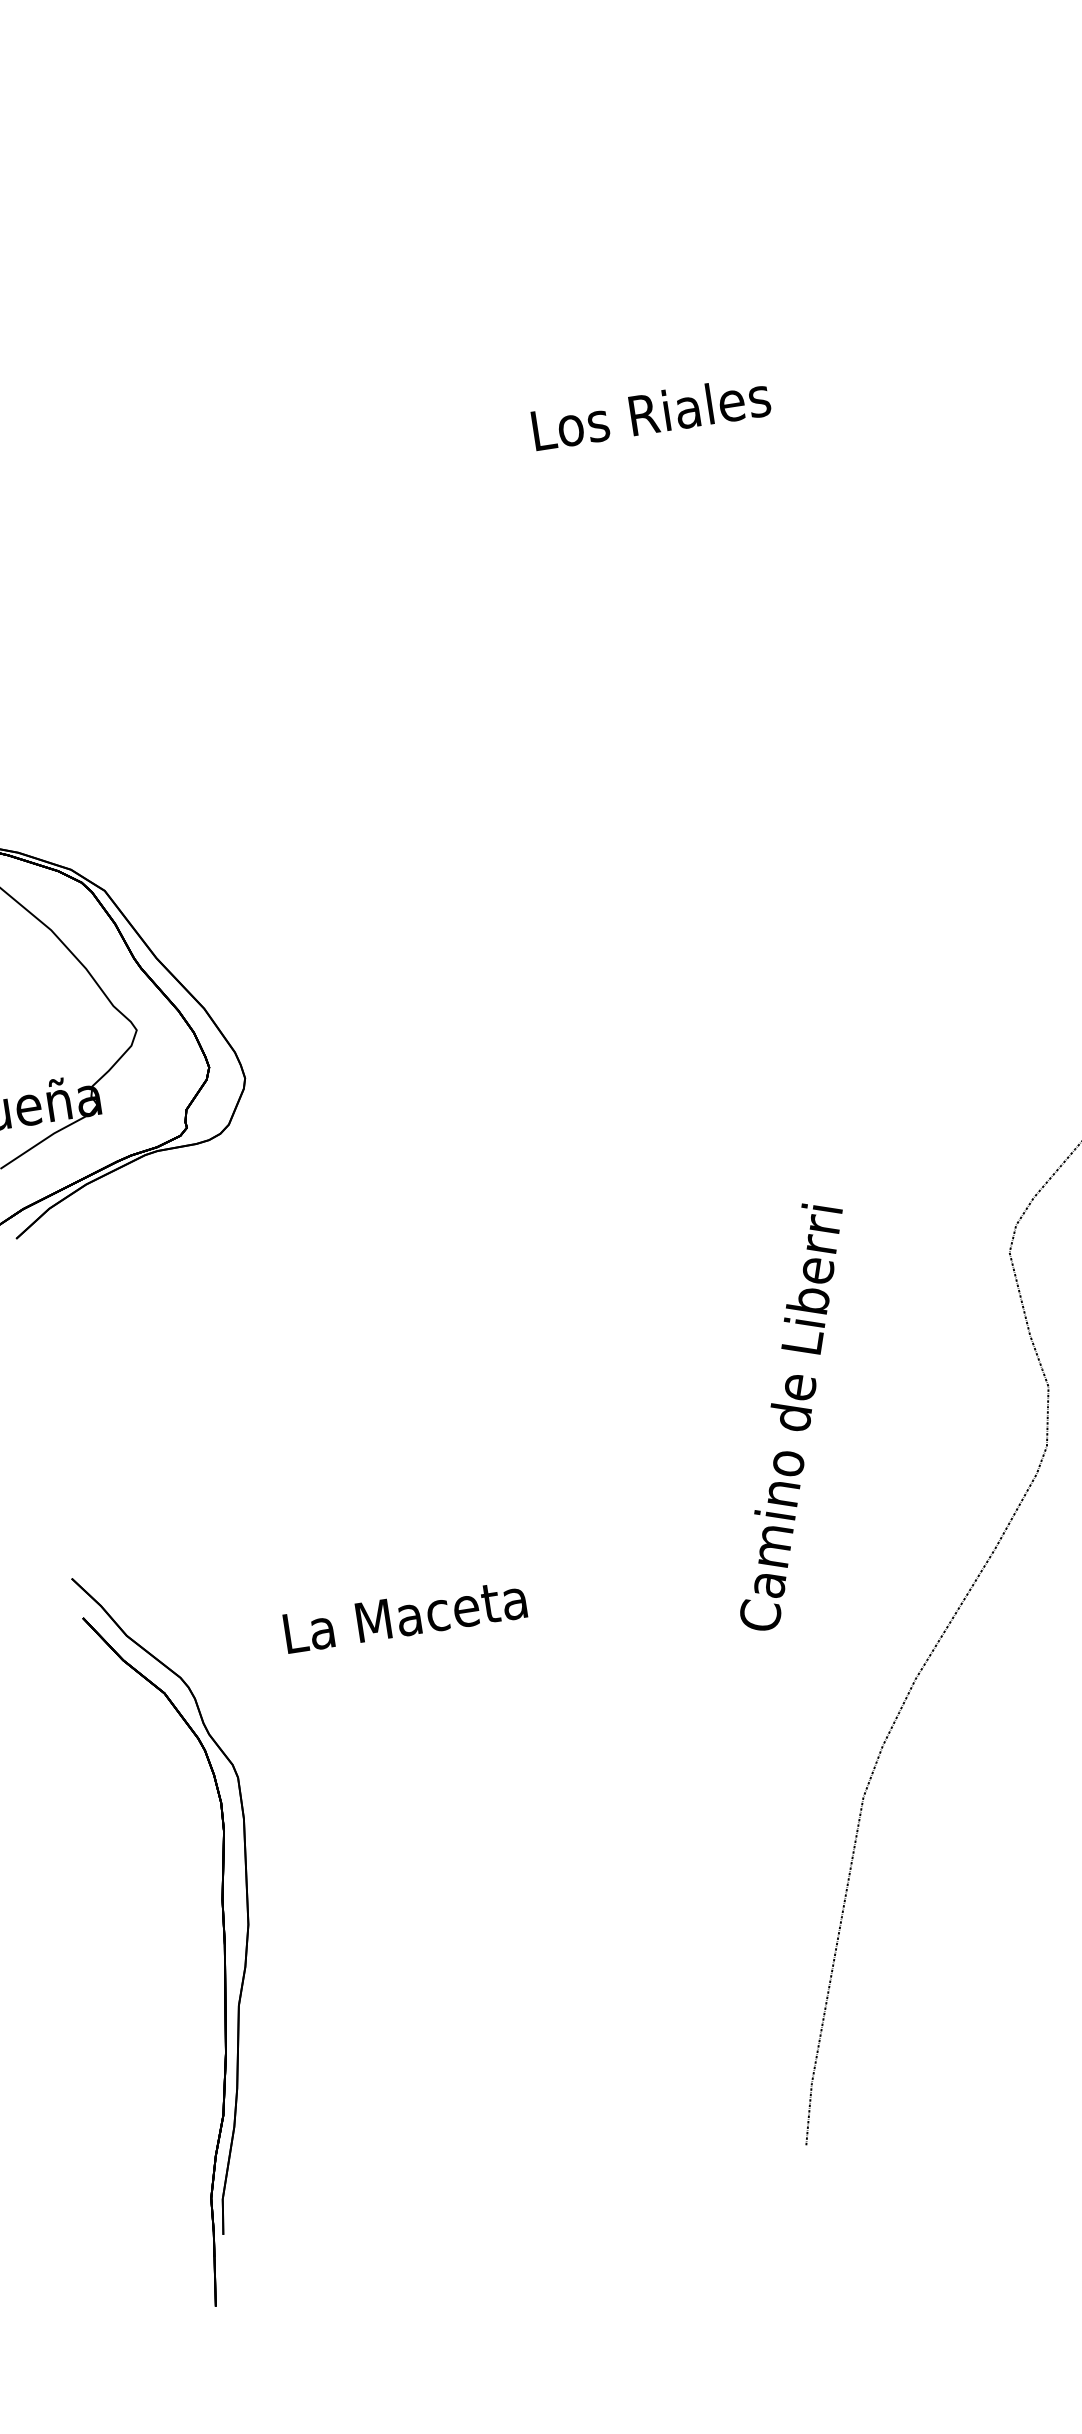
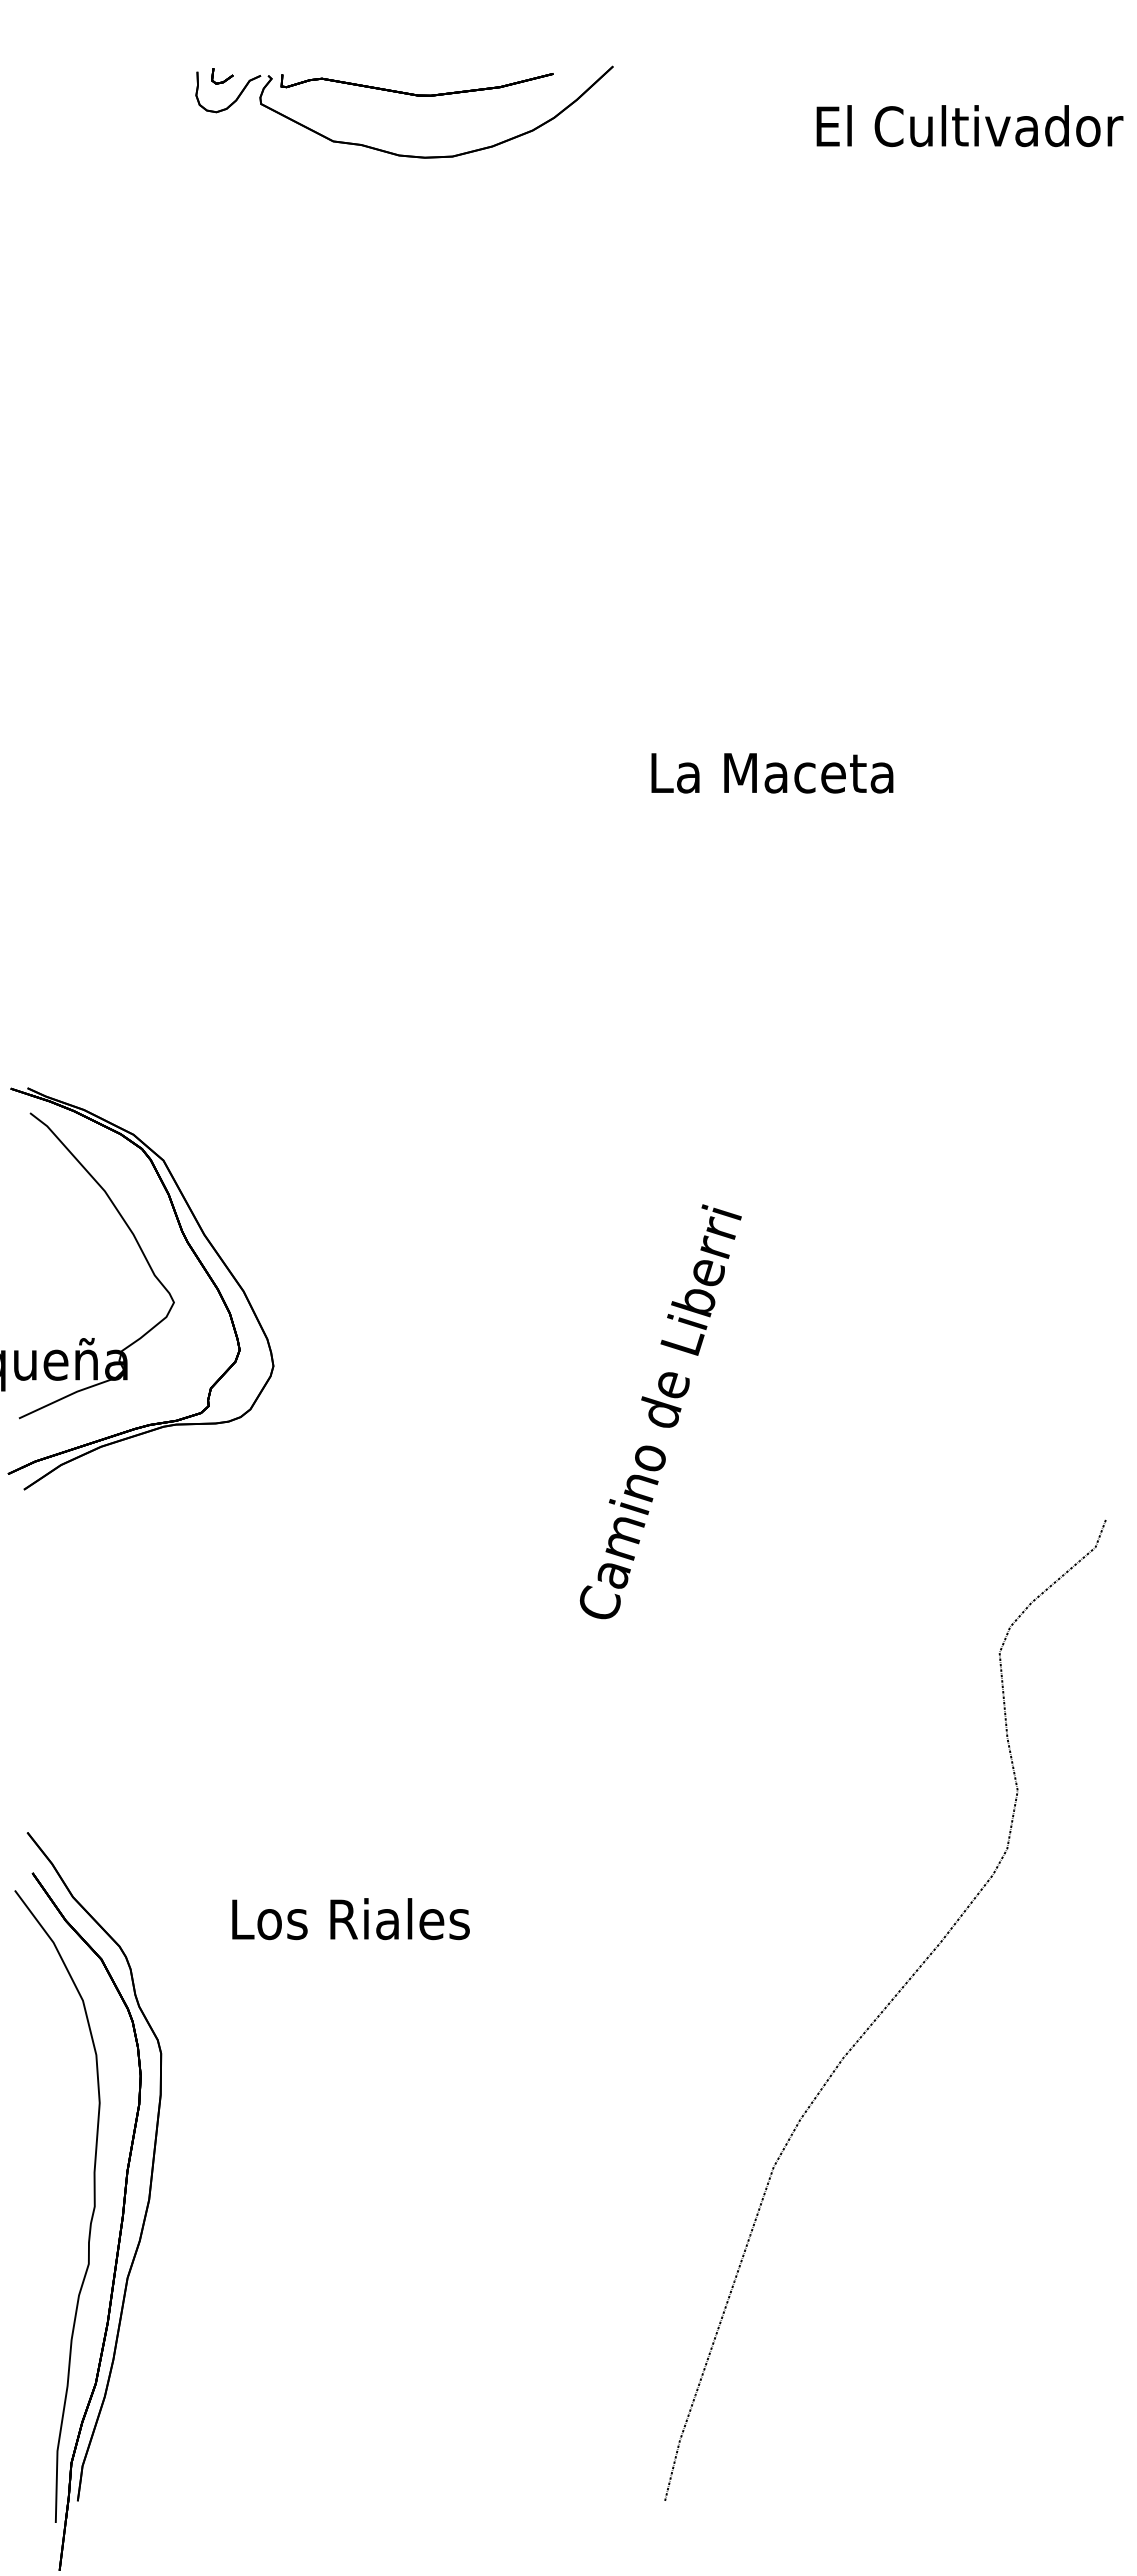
text: (650, 413) -> (772, 772), Los Riales -> La Maceta
text: (791, 1415) -> (660, 1411), moved
text: (404, 1616) -> (349, 1919), La Maceta -> Los Riales
curve: (193, 1949) -> (91, 2215), added

